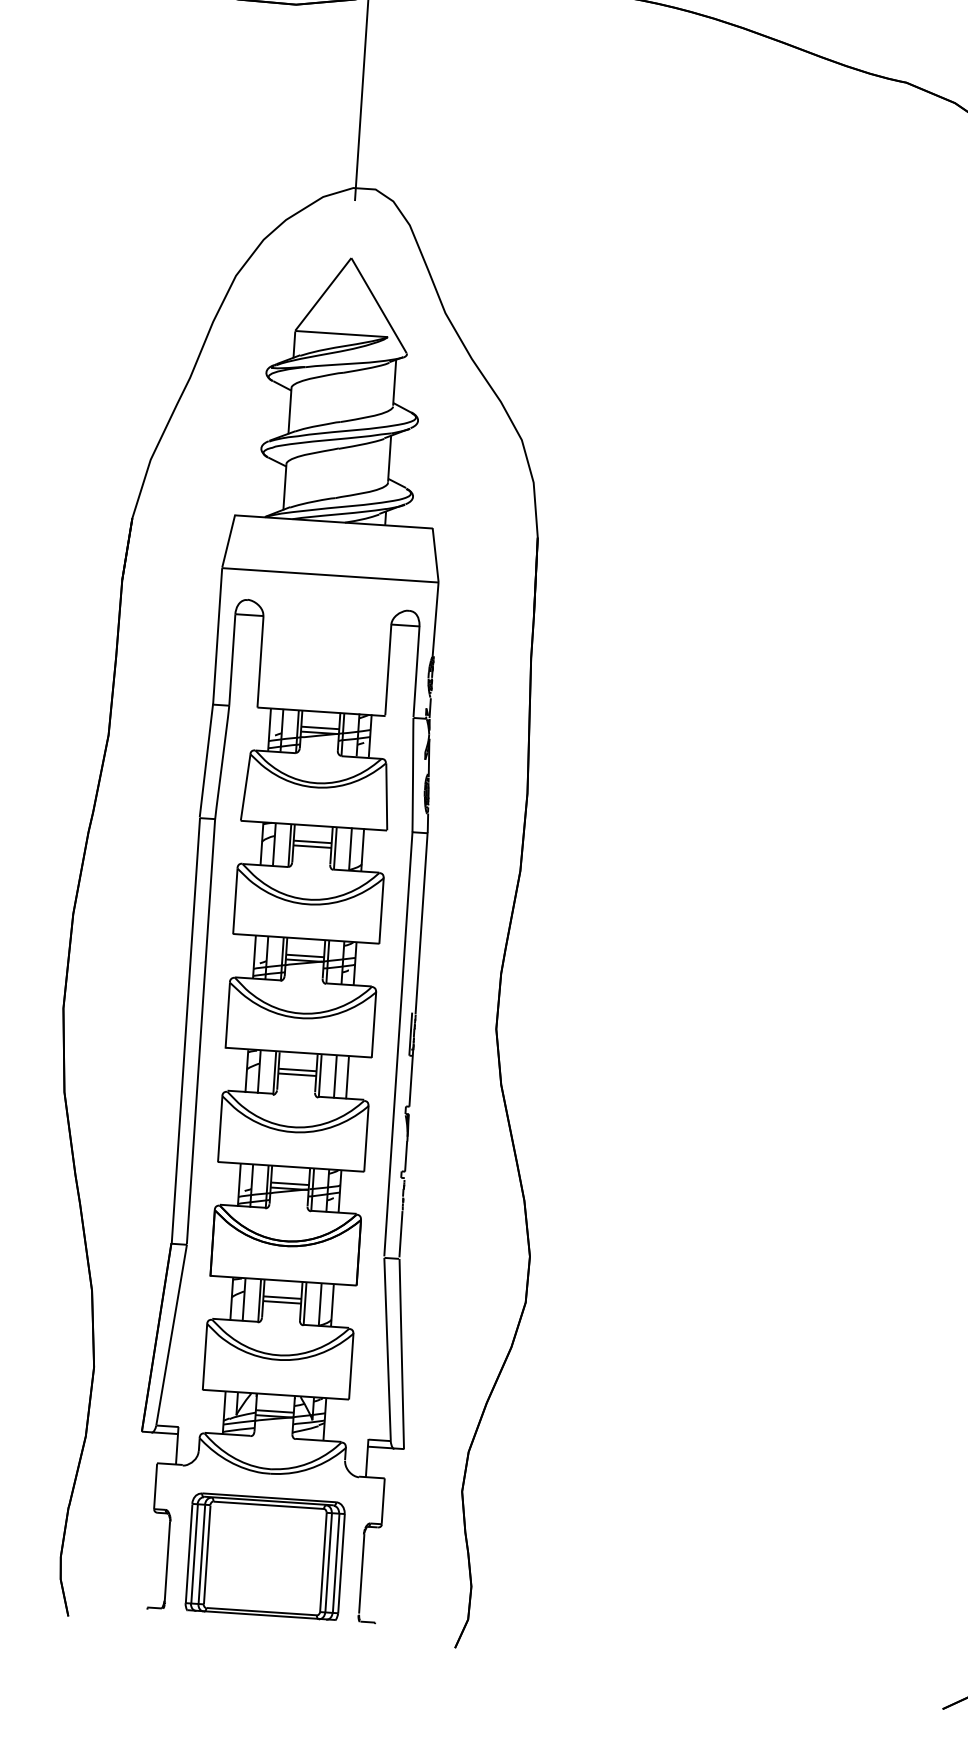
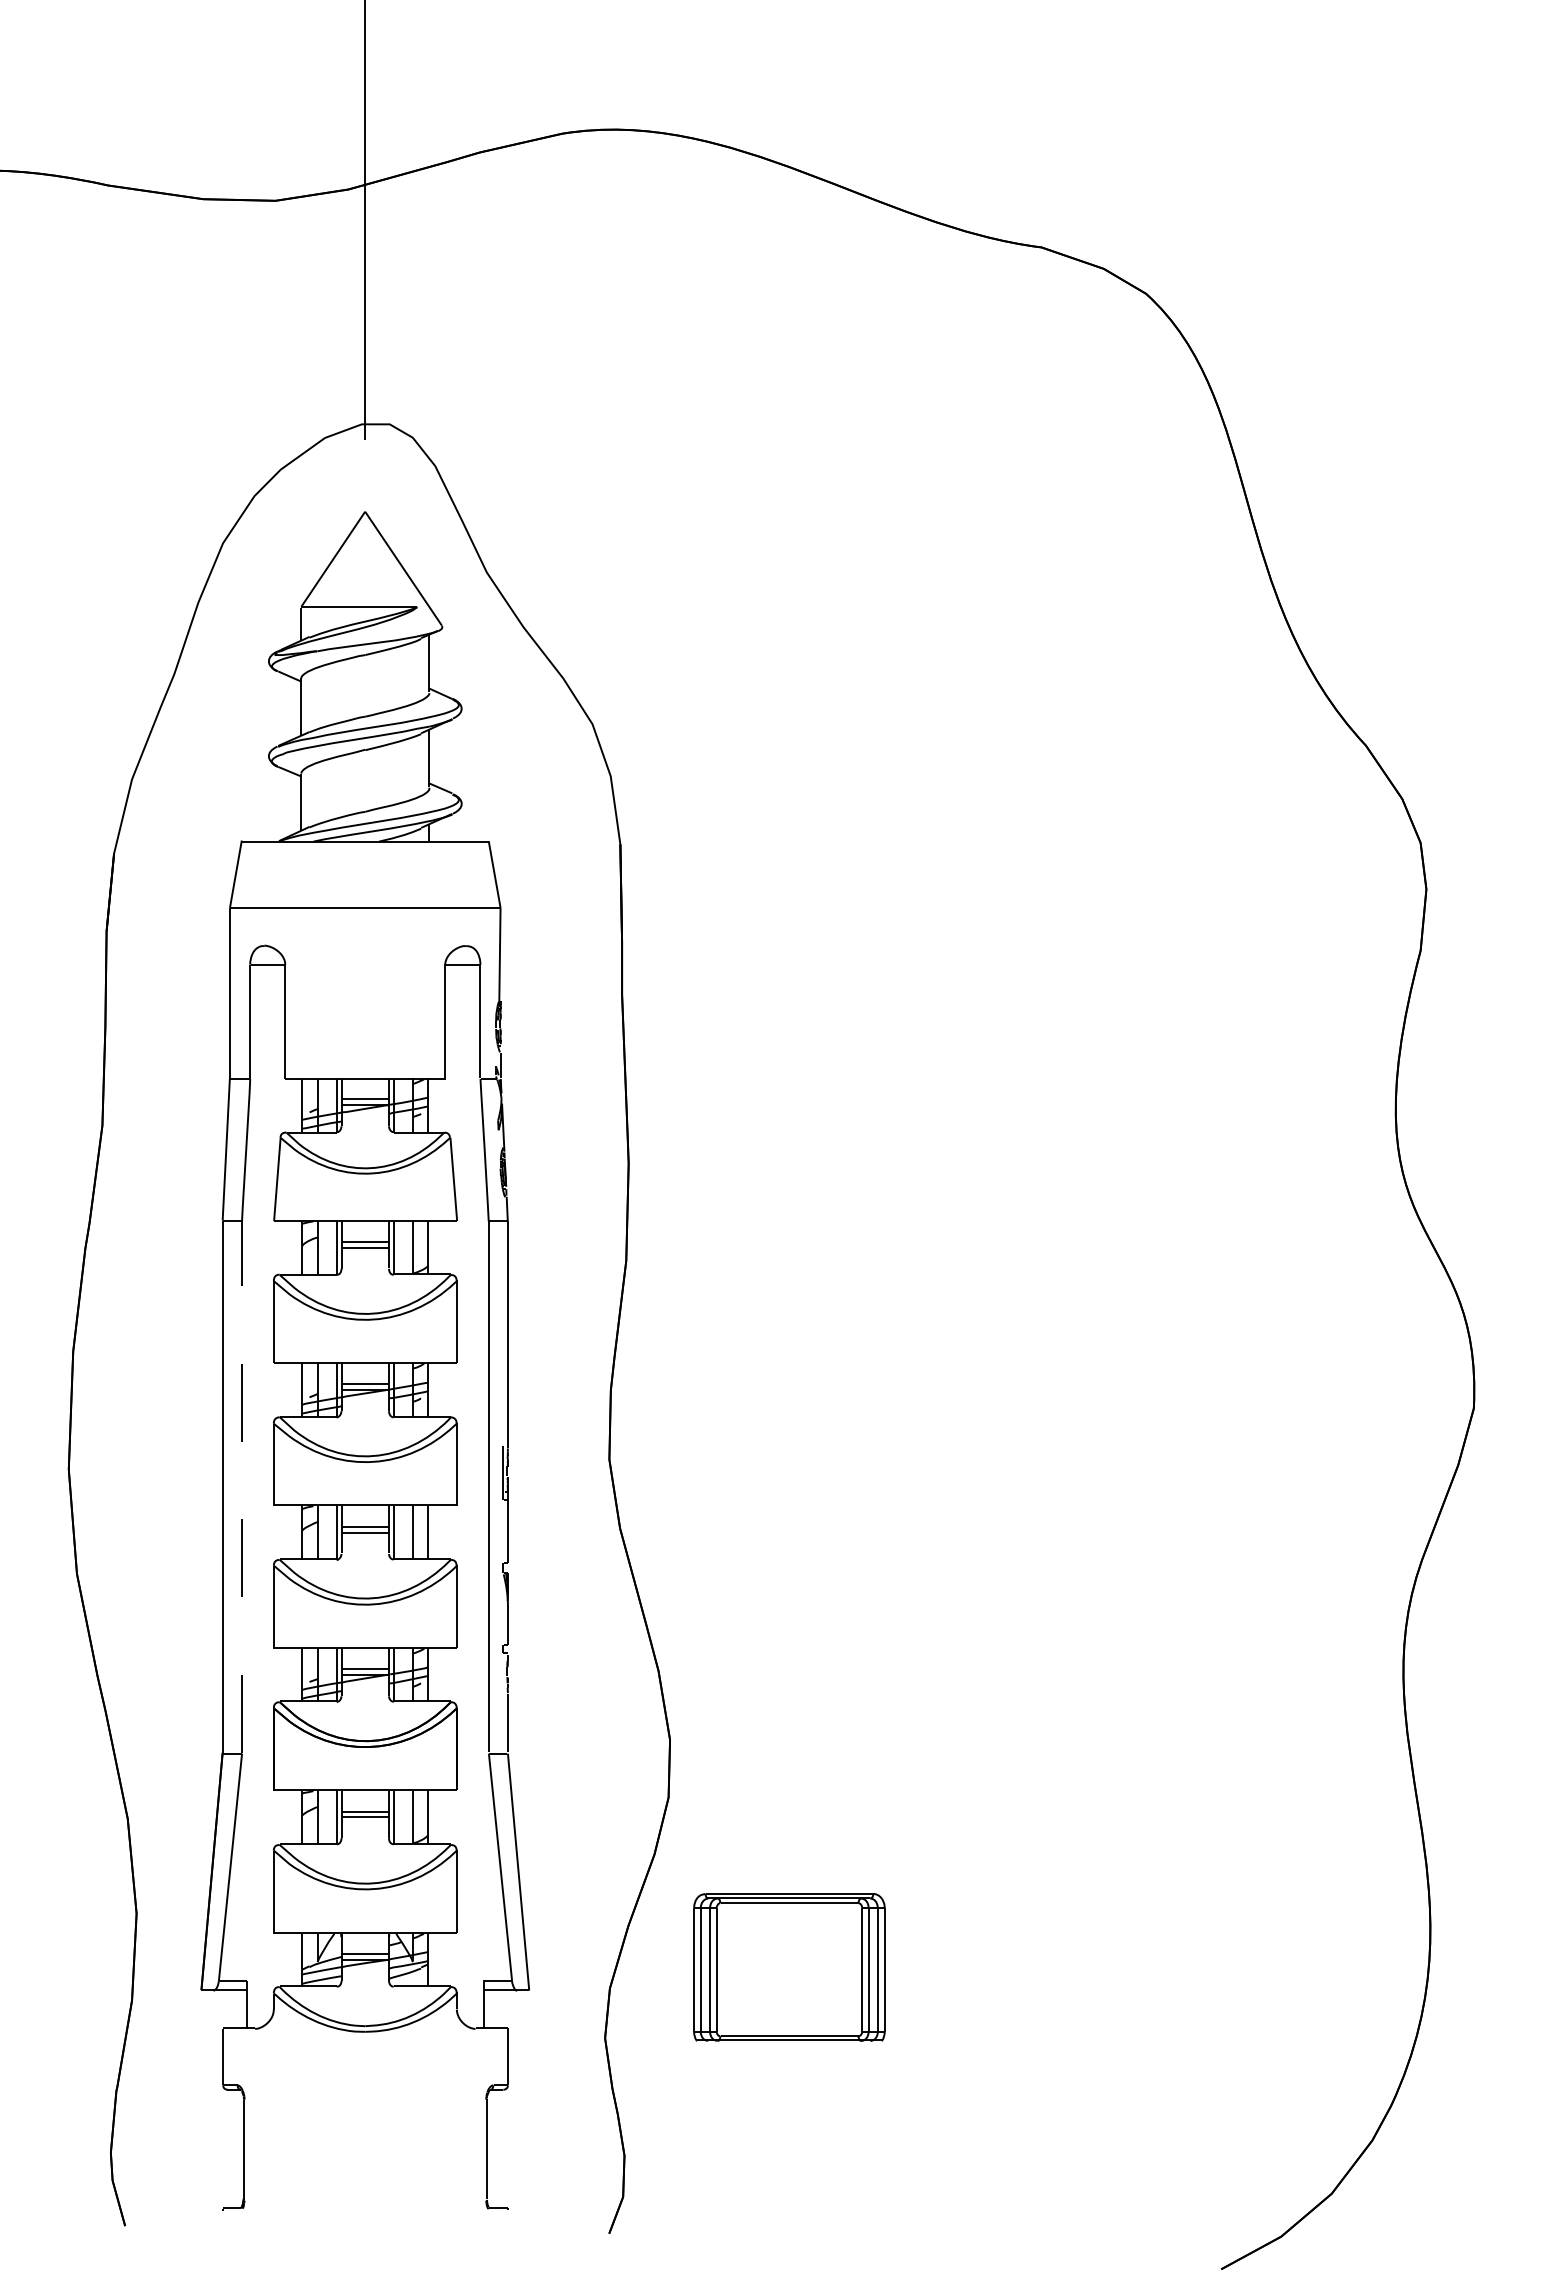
line: (200, 1031) -> (241, 1486), solid -> dashed
part: (265, 1556) -> (789, 1967), moved

